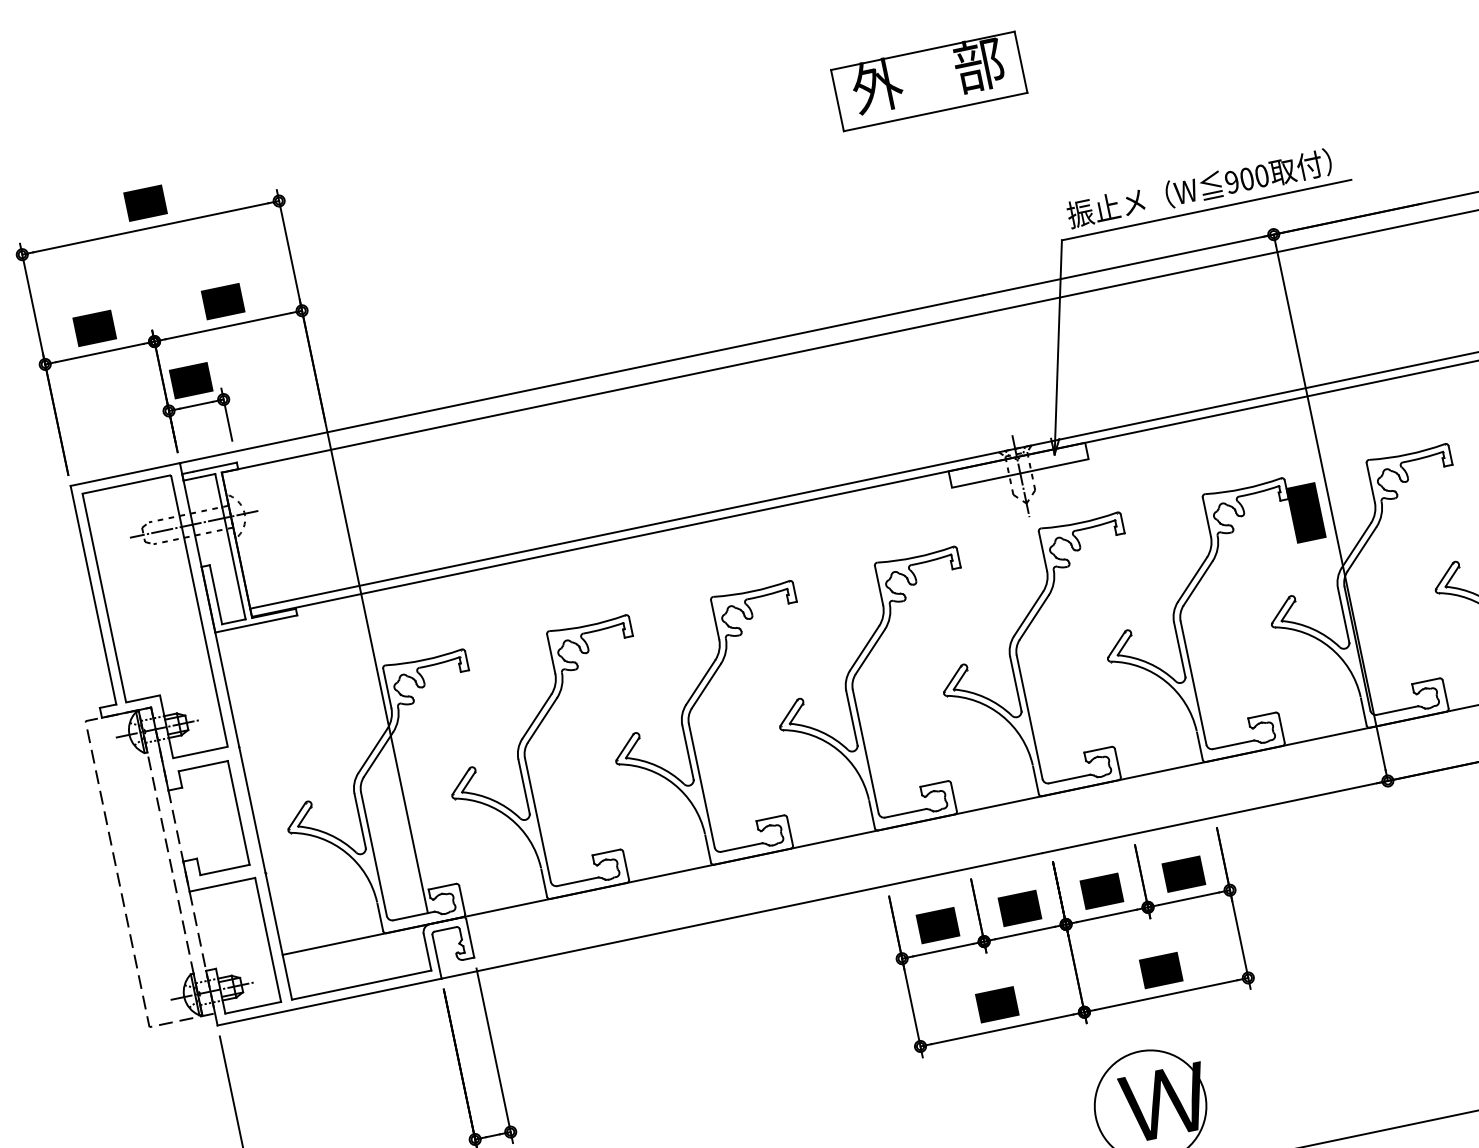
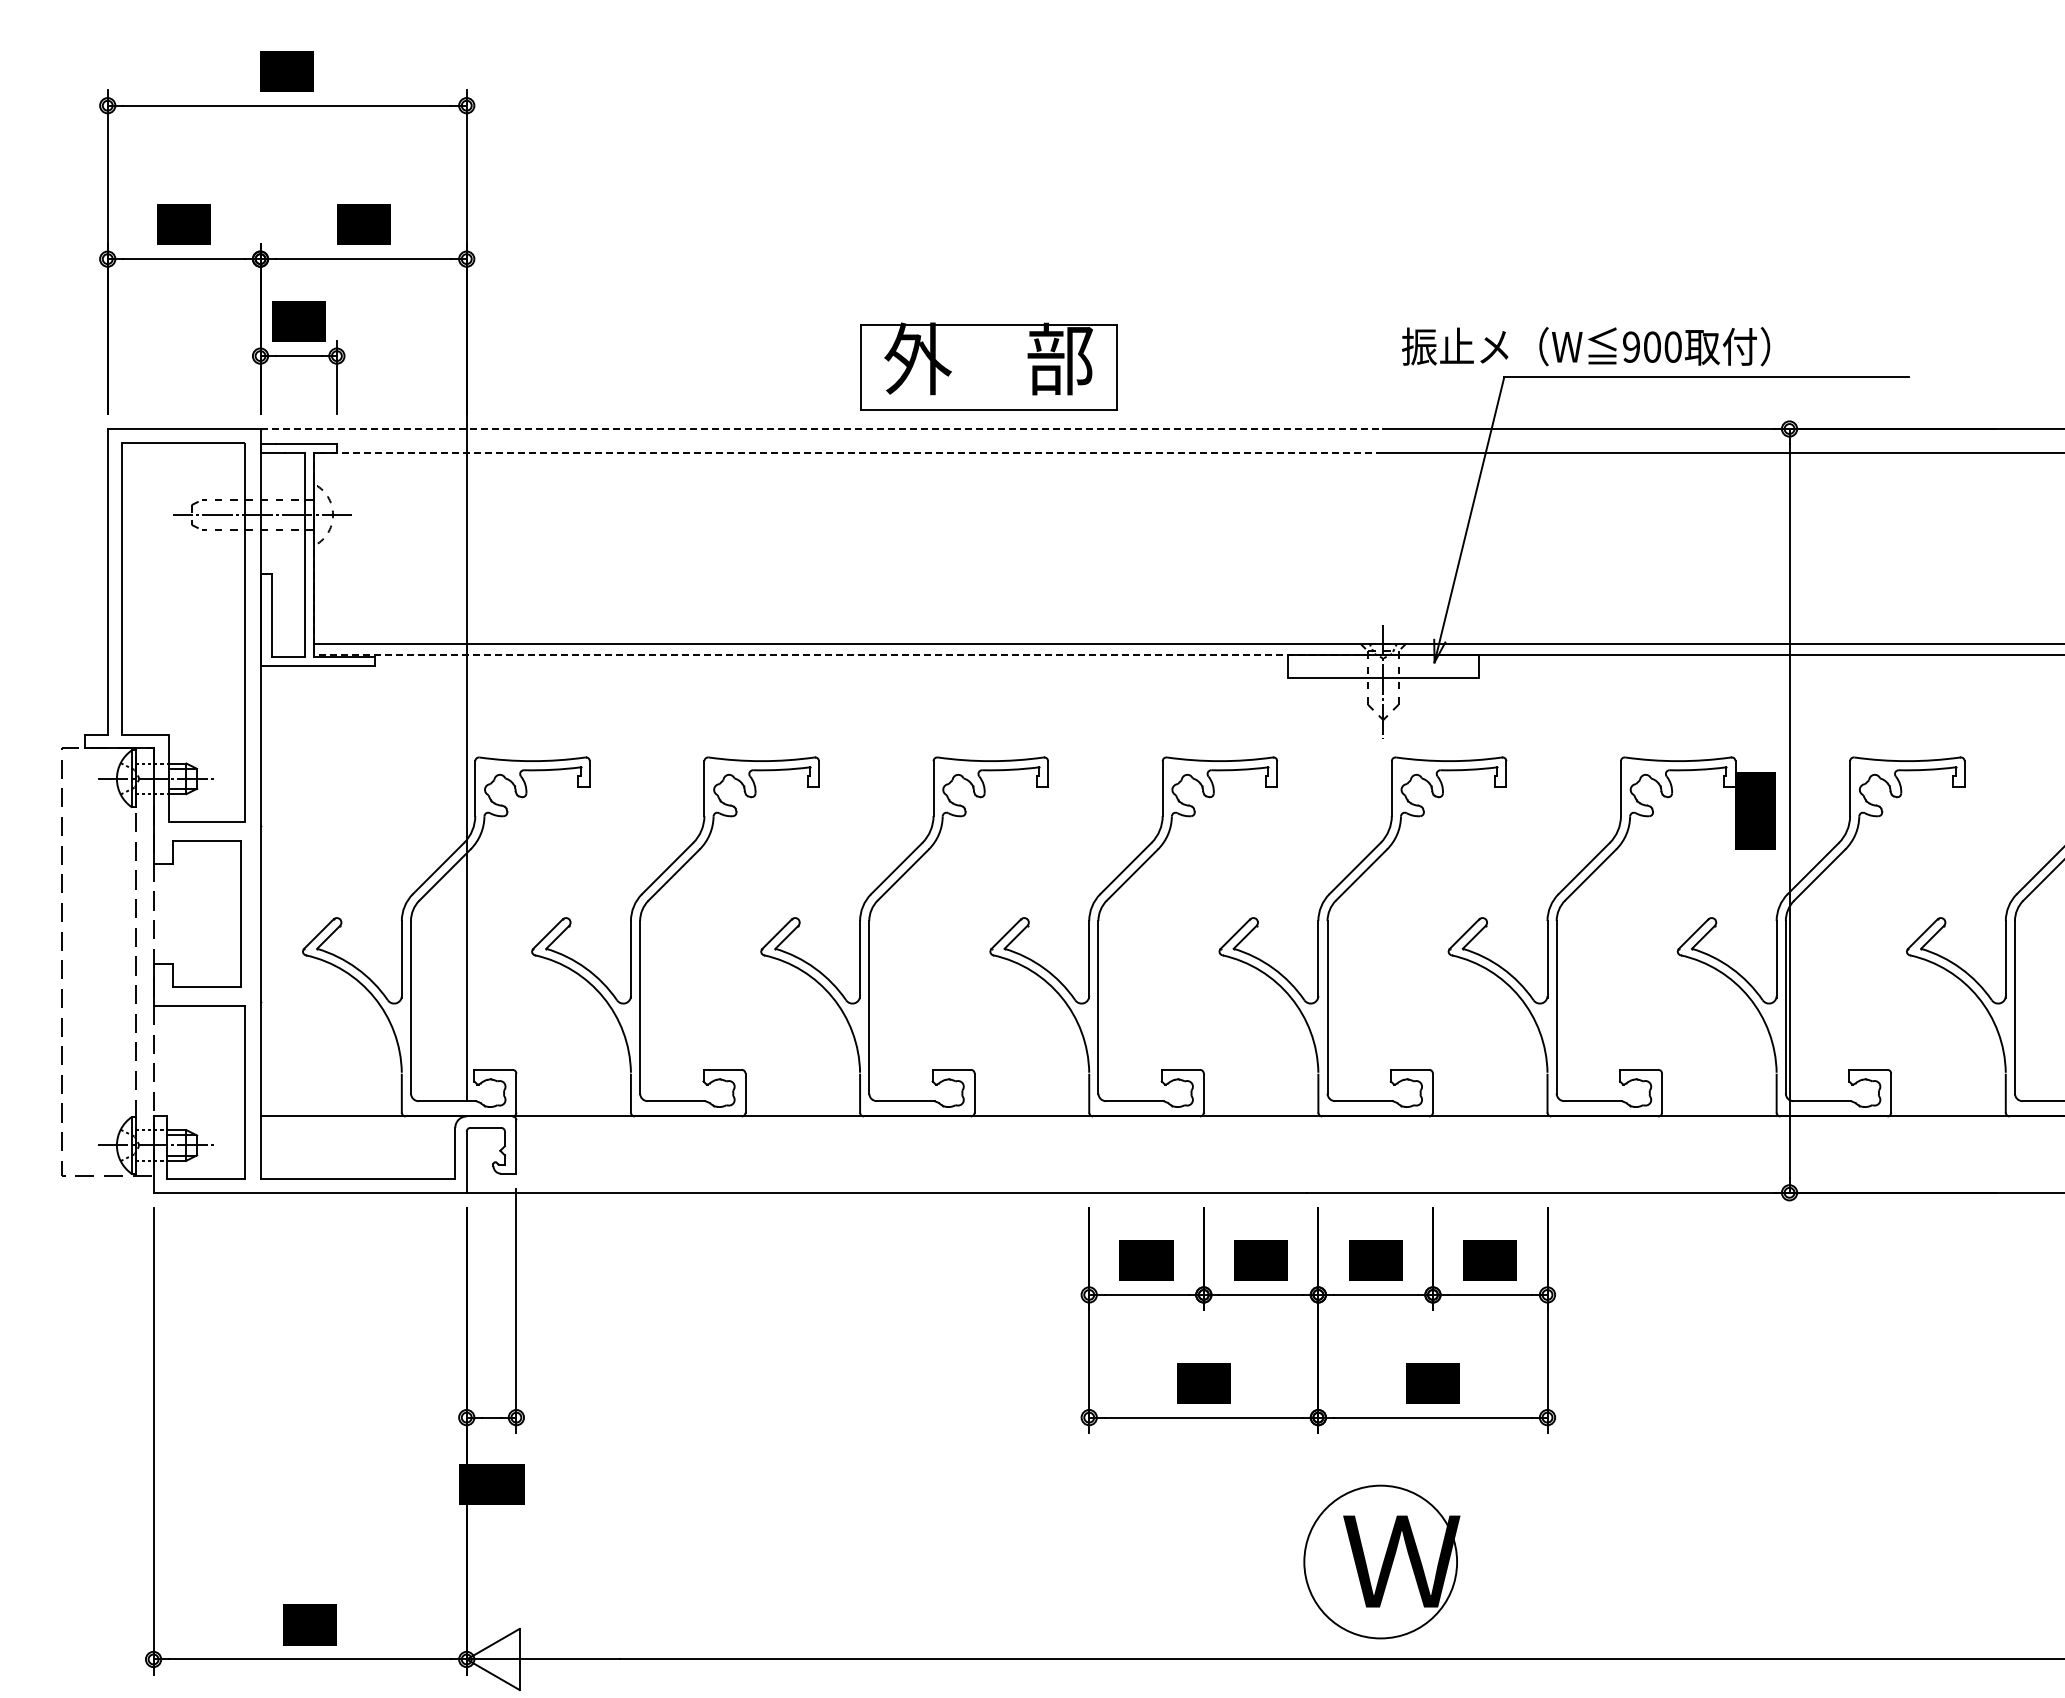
part: (928, 80) -> (988, 366), moved
text: (1199, 188) -> (1586, 346), moved
line: (582, 379) -> (822, 429), solid -> dashed
line: (237, 544) -> (314, 554), solid -> dashed

